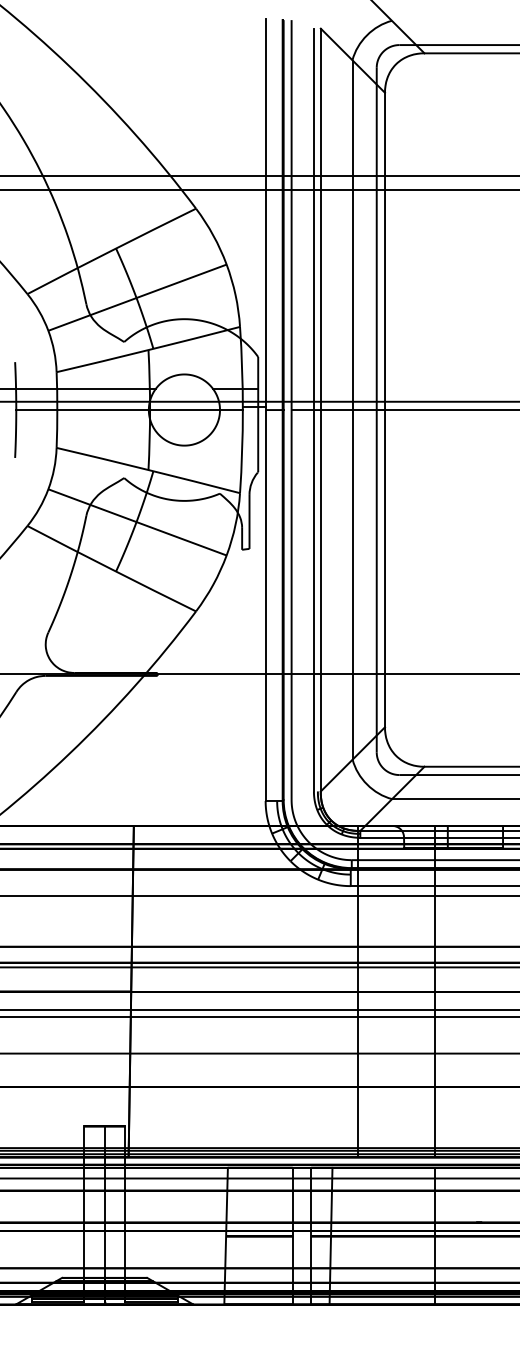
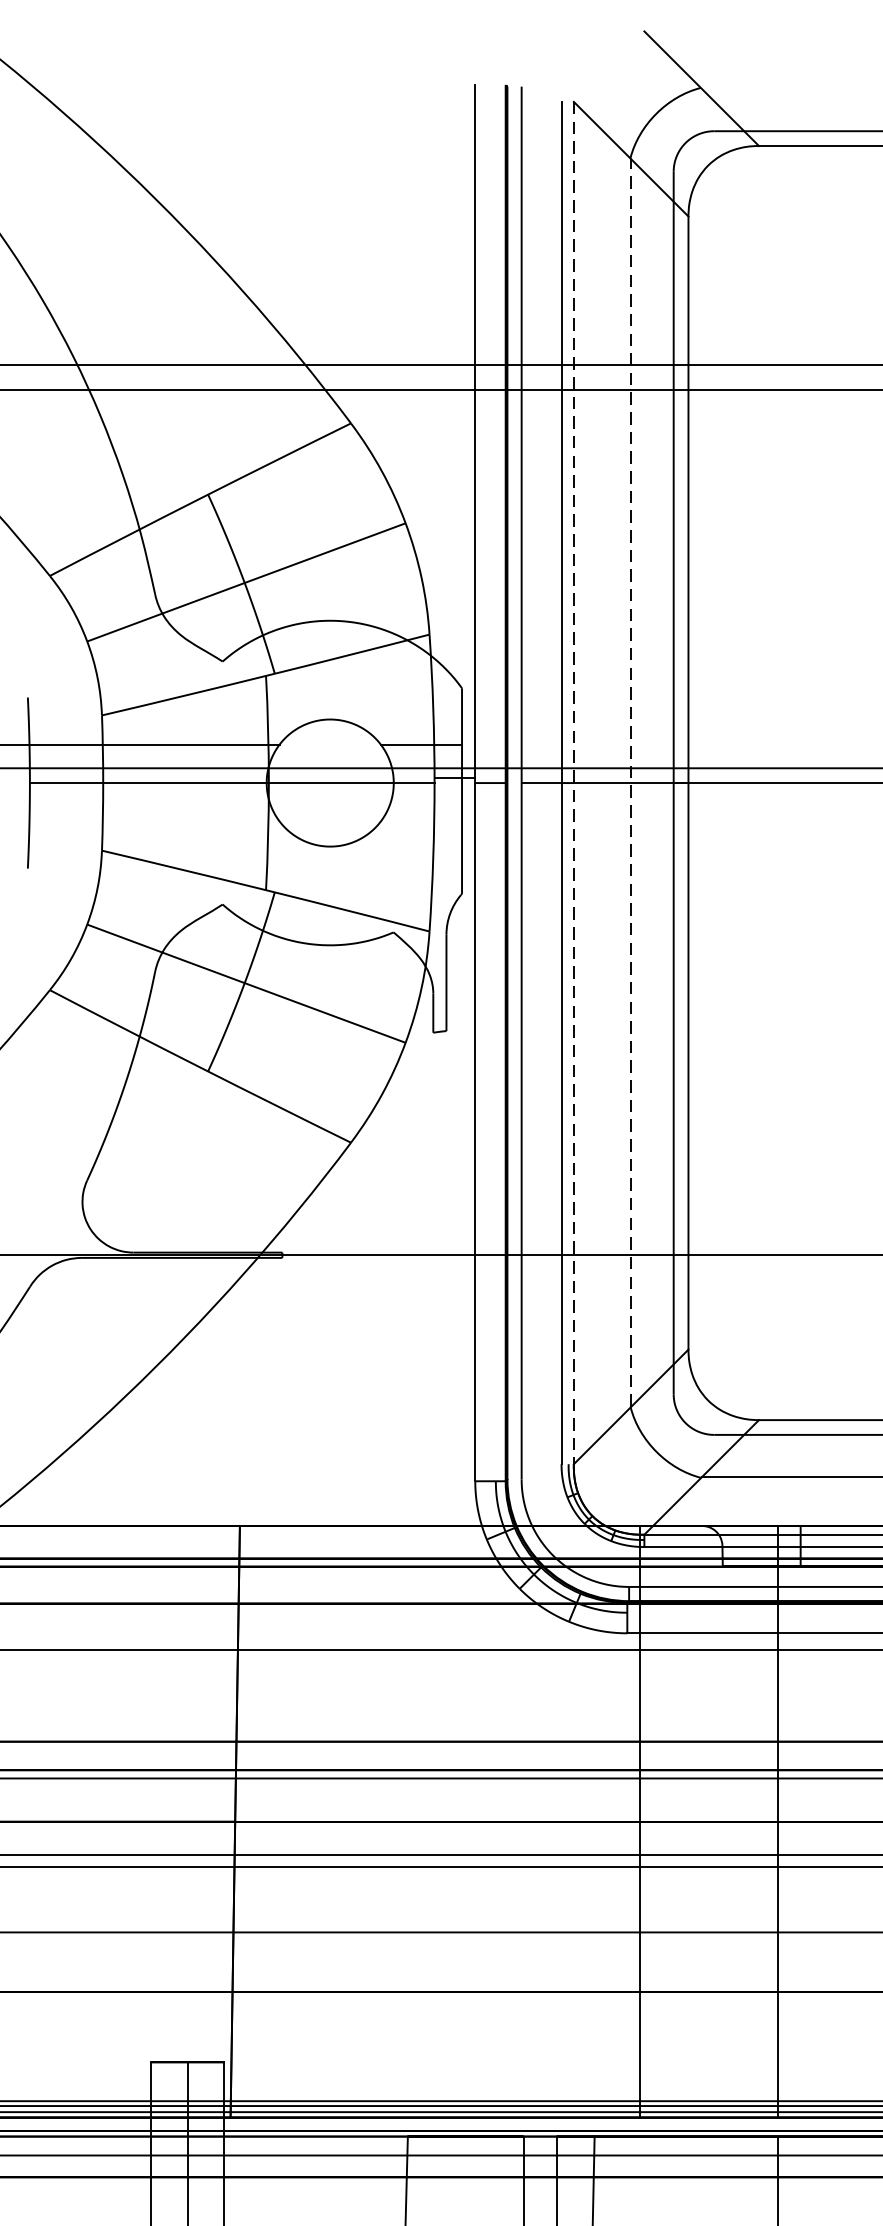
line: (352, 409) -> (630, 782), solid -> dashed
line: (320, 410) -> (573, 783), solid -> dashed

